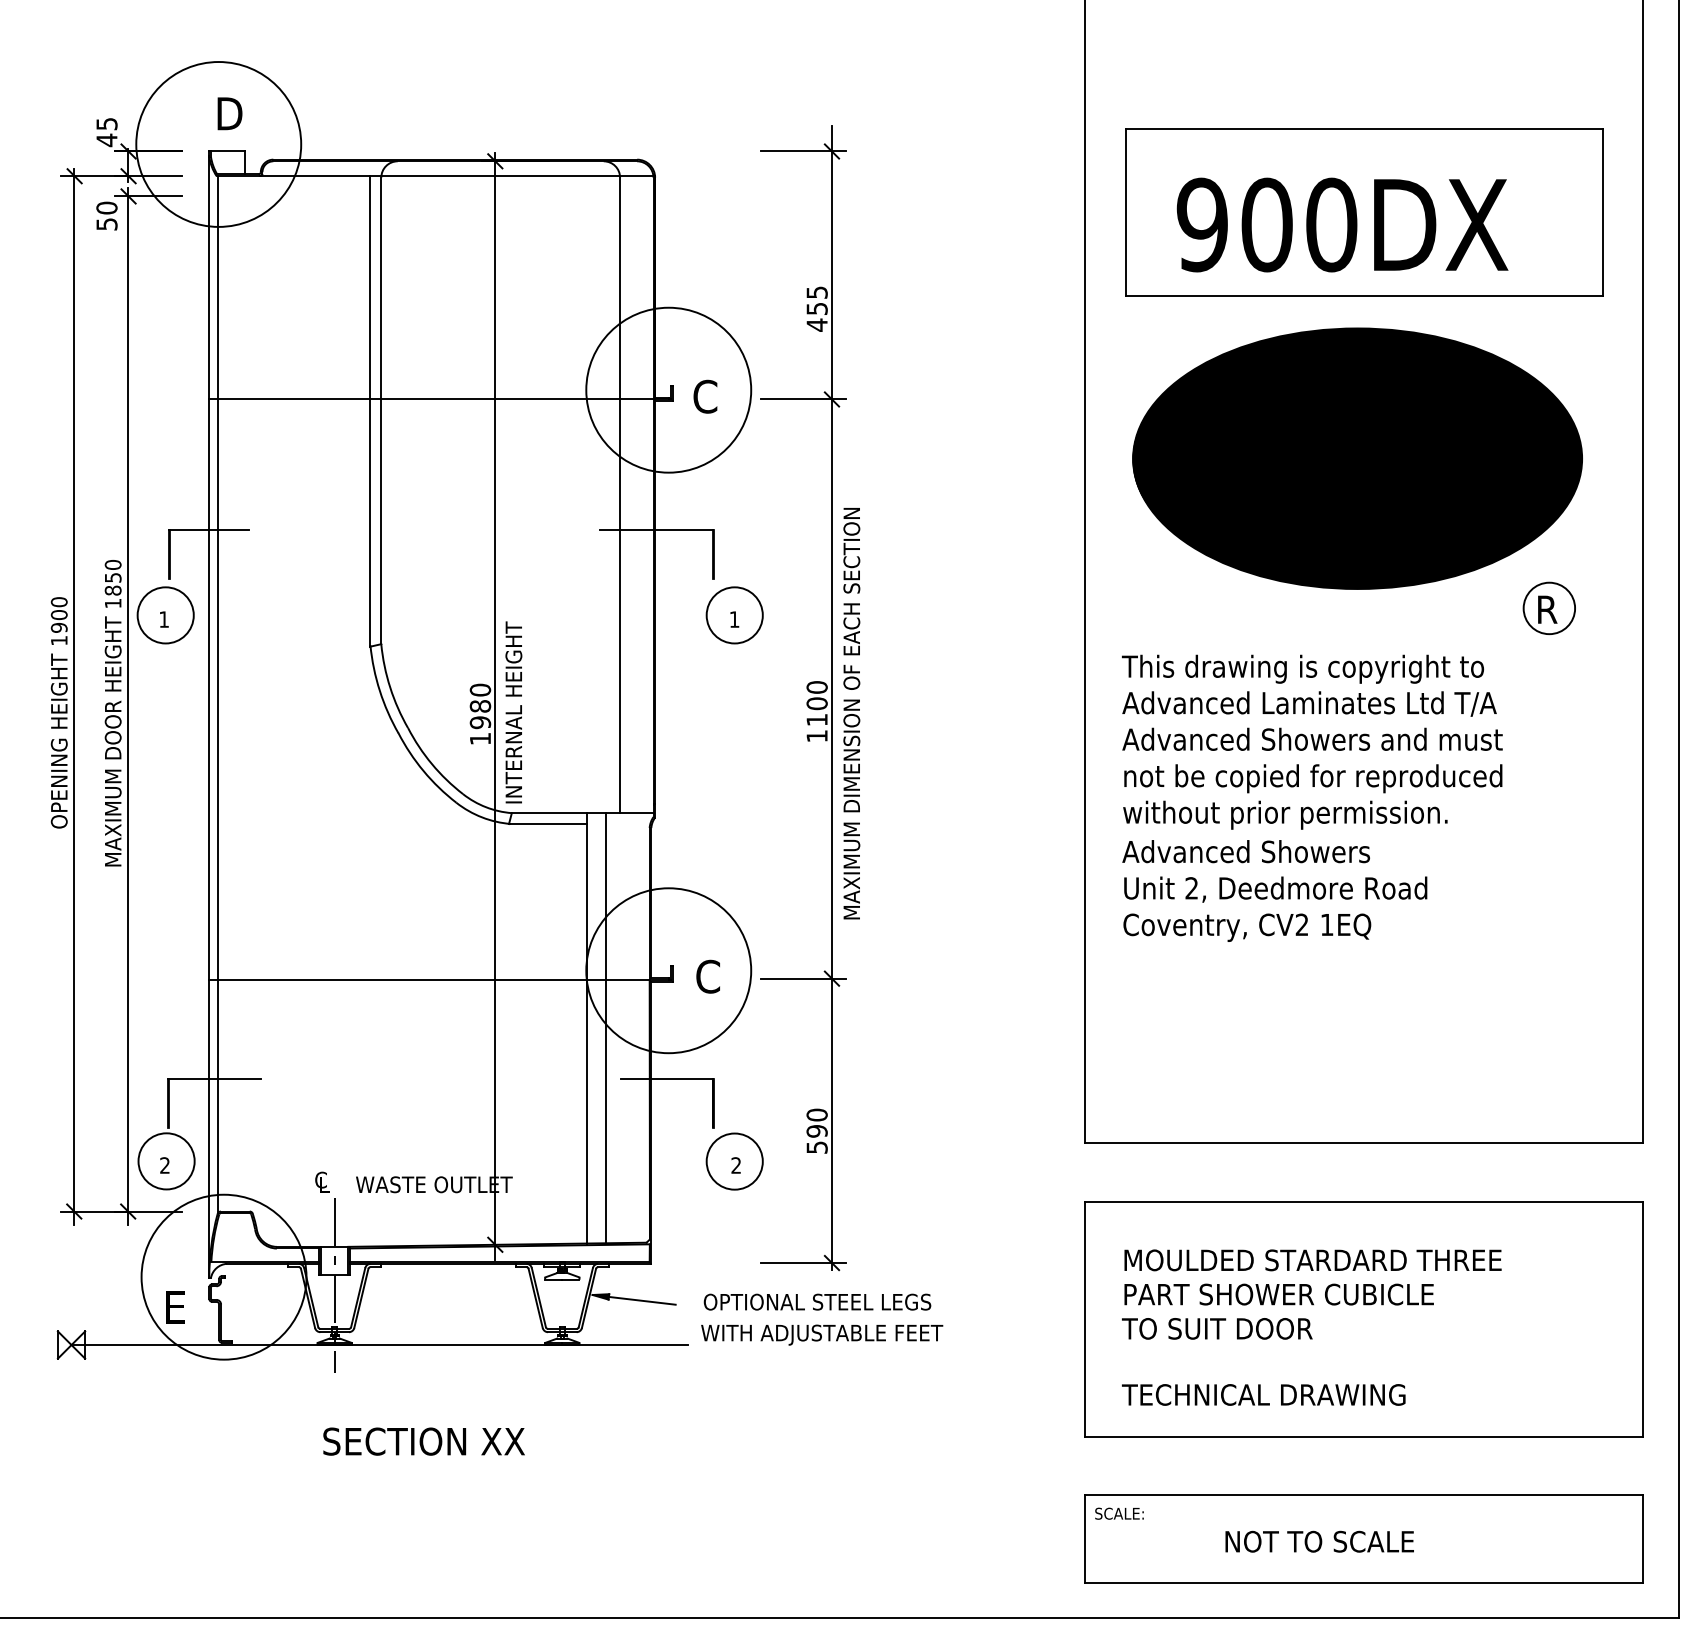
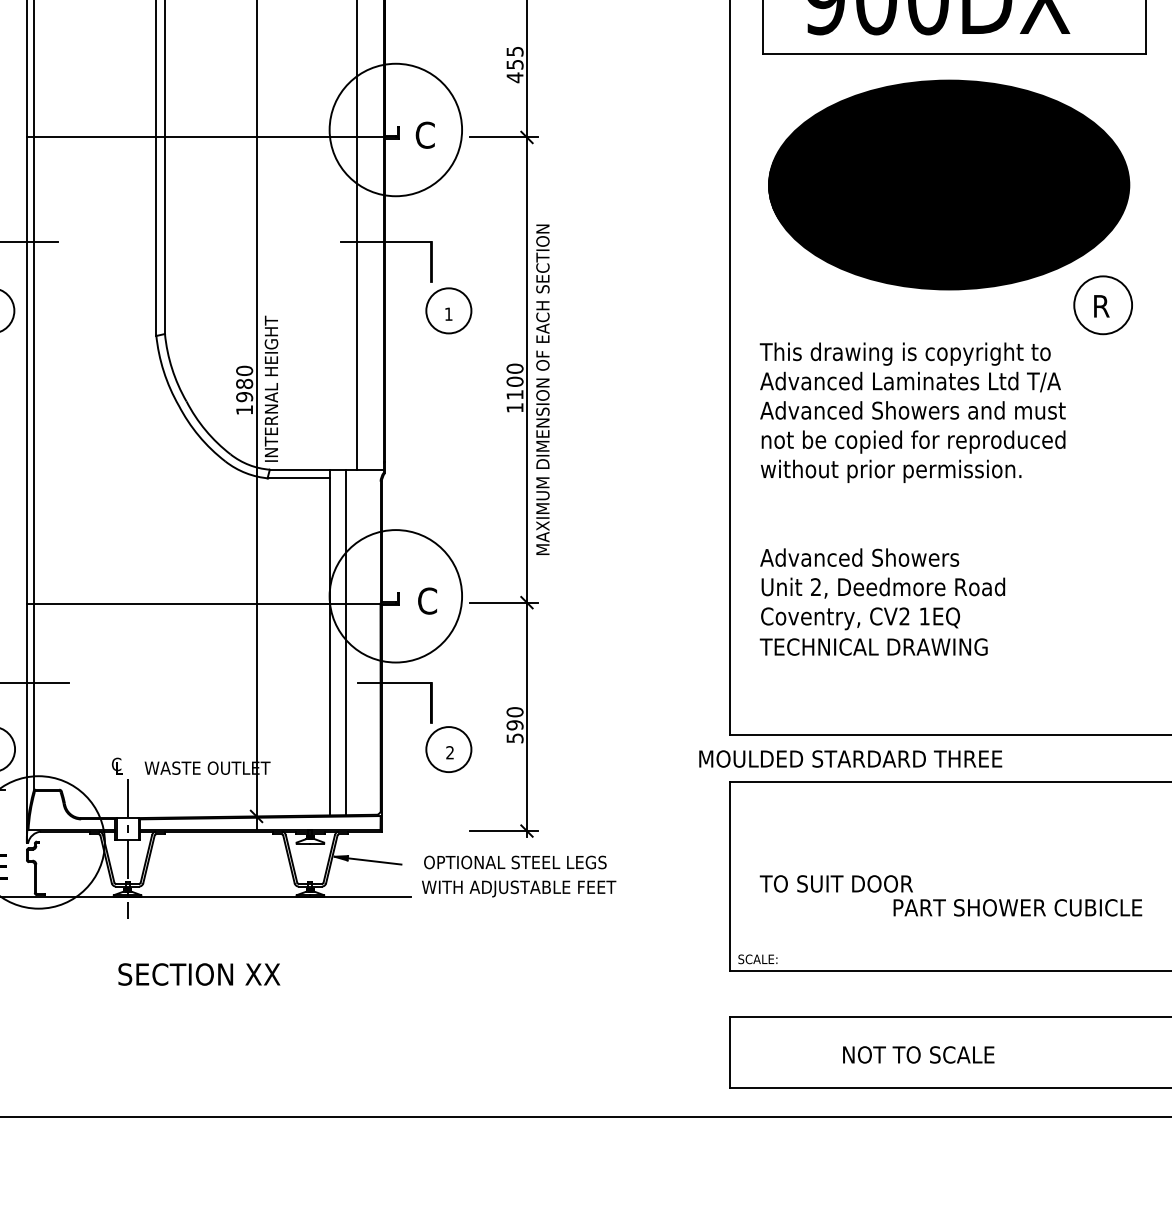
circle: (1549, 608) -> (1103, 305), size x1.4
text: (1274, 890) -> (882, 588), moved
text: (1312, 1260) -> (850, 759), moved
text: (1278, 1294) -> (1017, 907), moved
text: (1263, 1394) -> (873, 646), moved
text: (1119, 1513) -> (757, 959), moved

